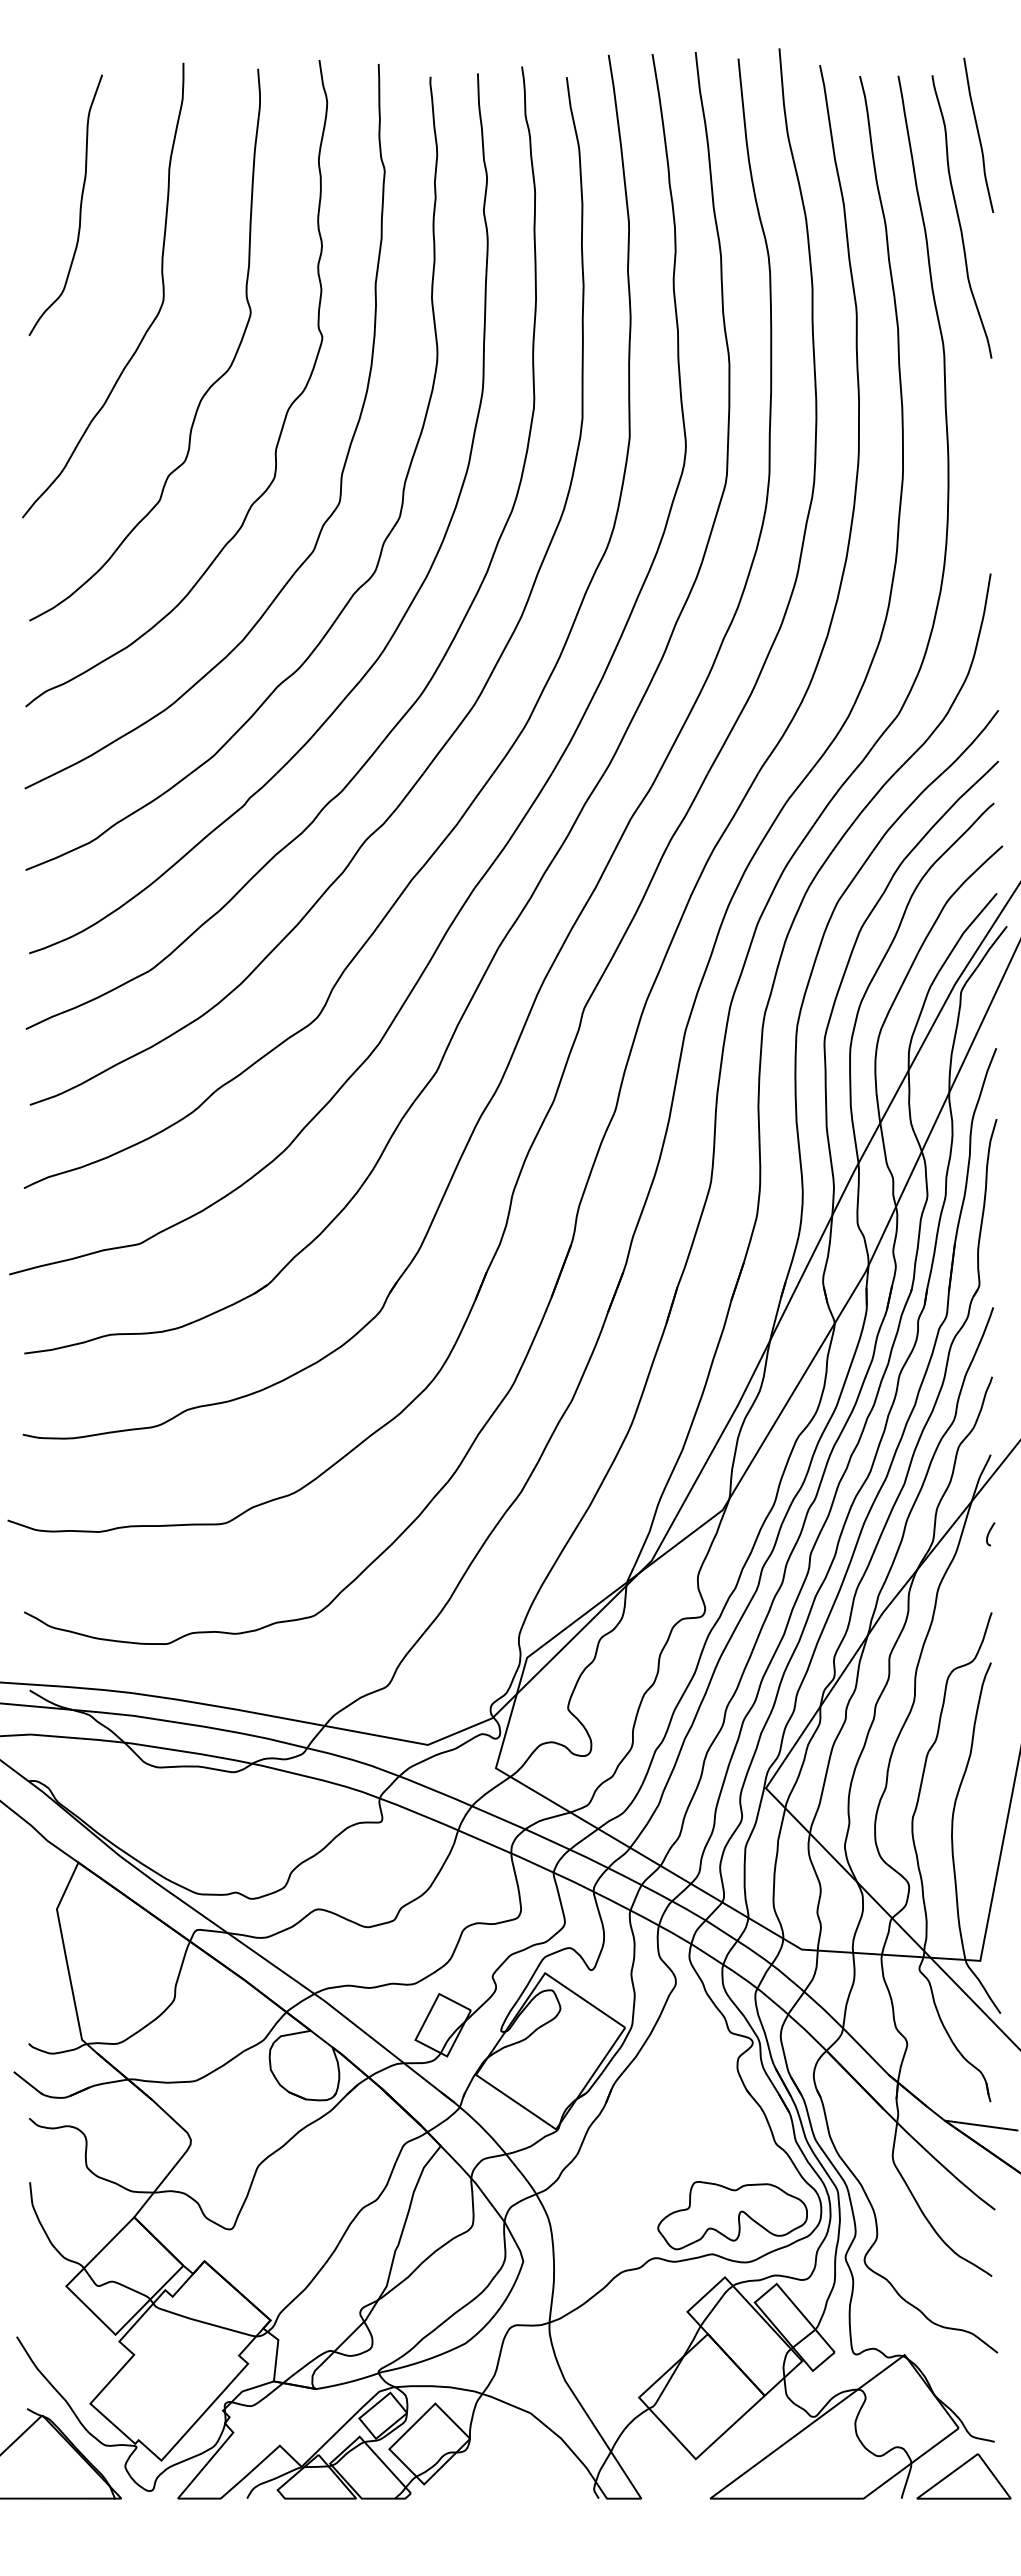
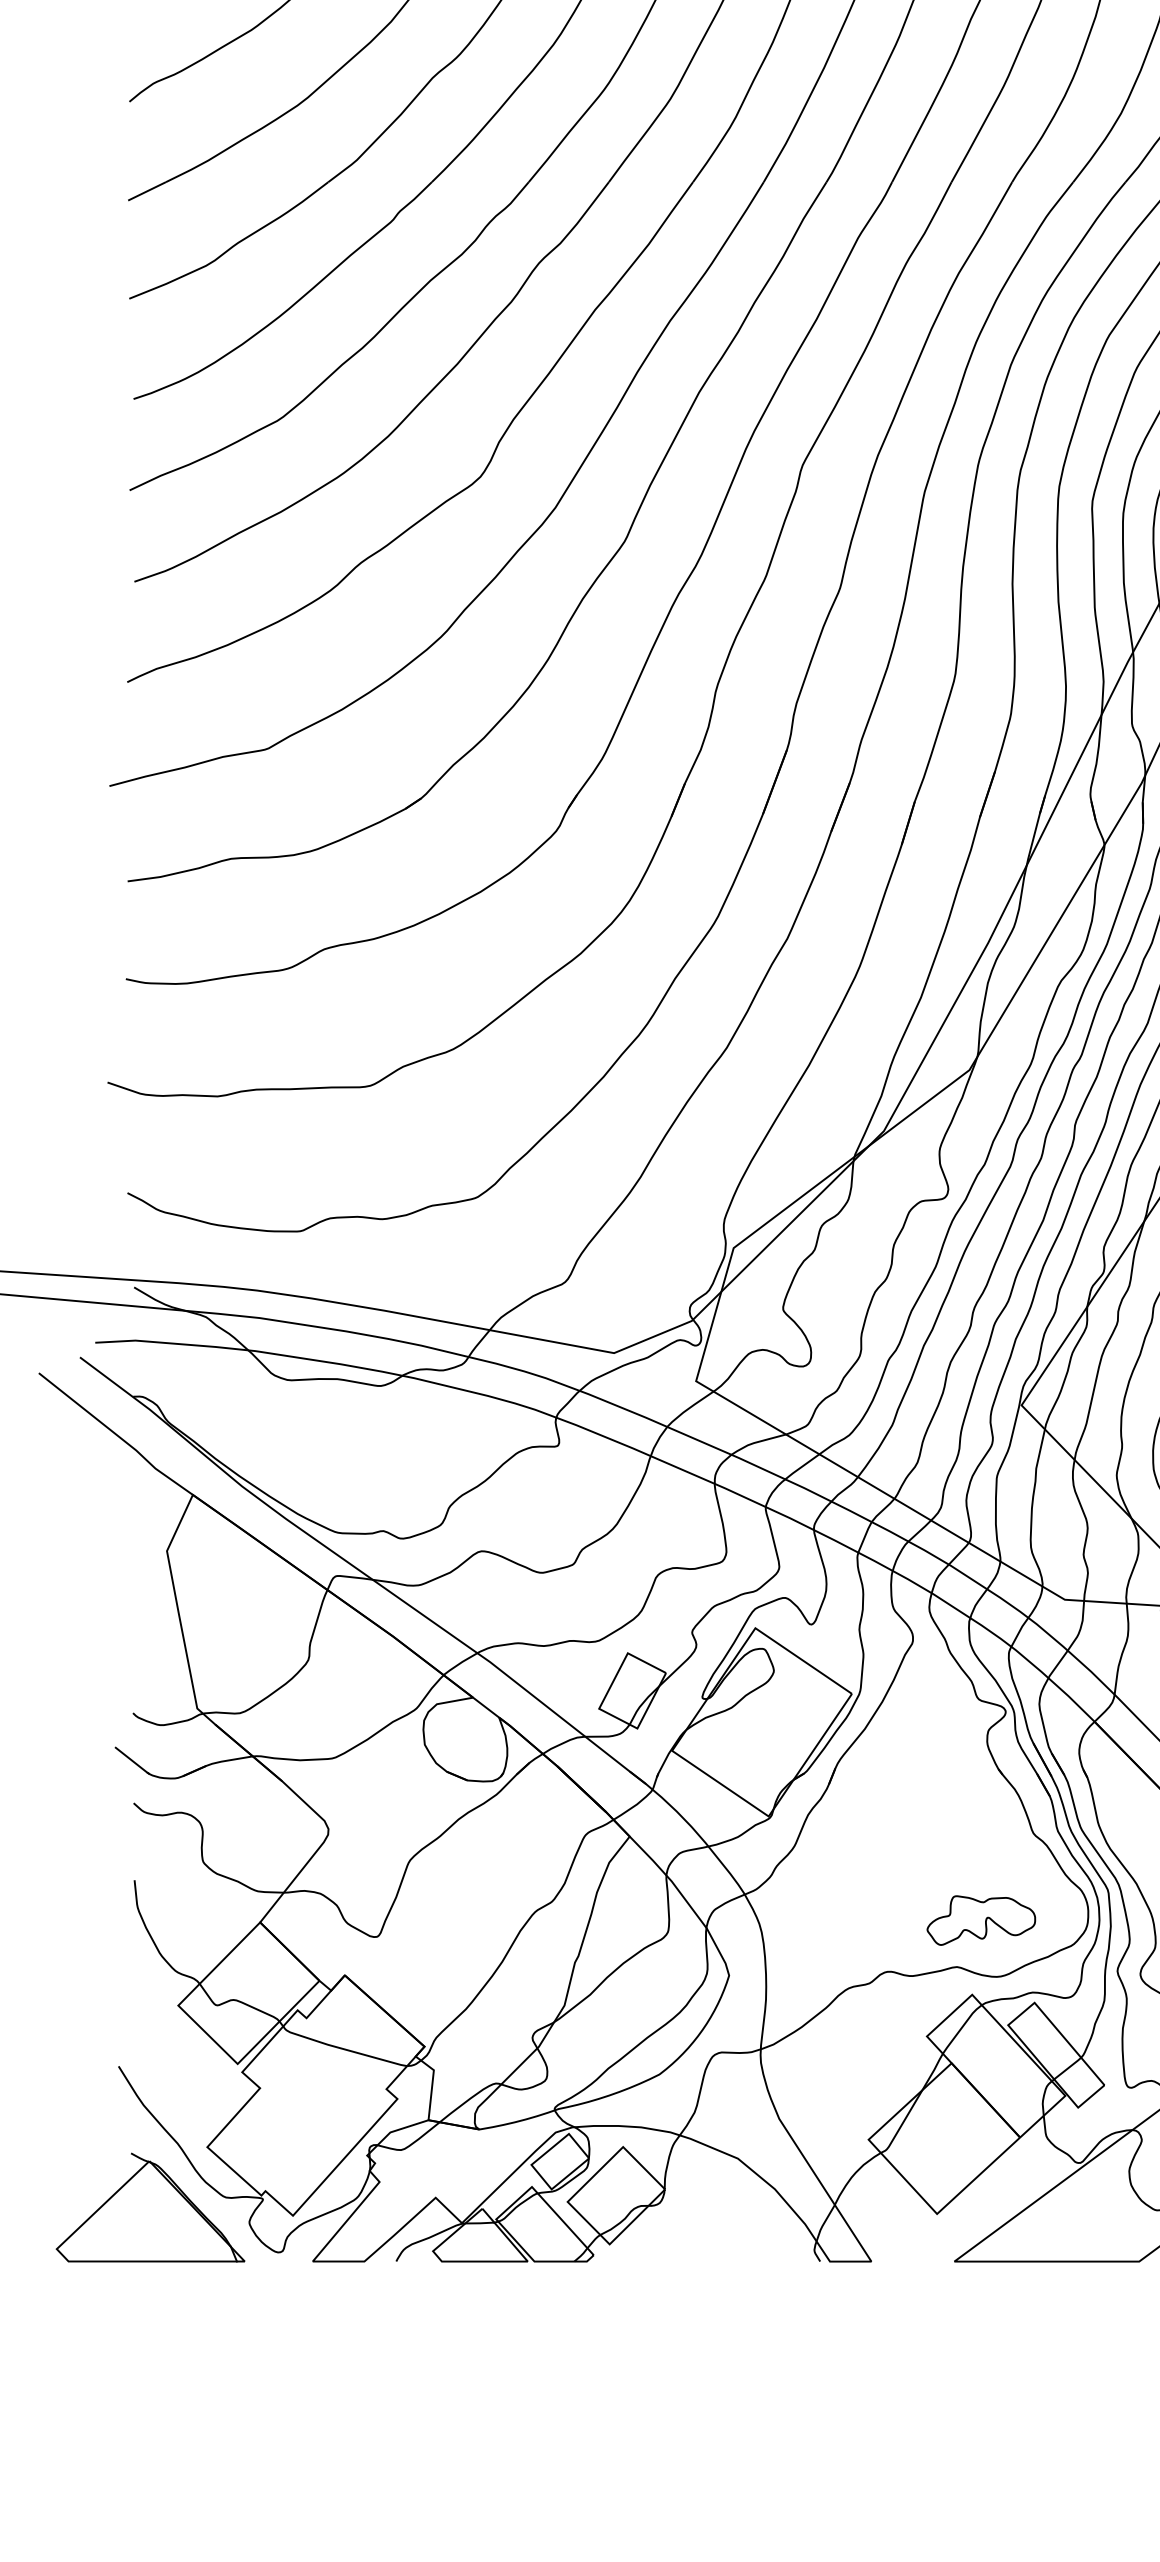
part: (732, 2215) -> (981, 1920), size x0.6

